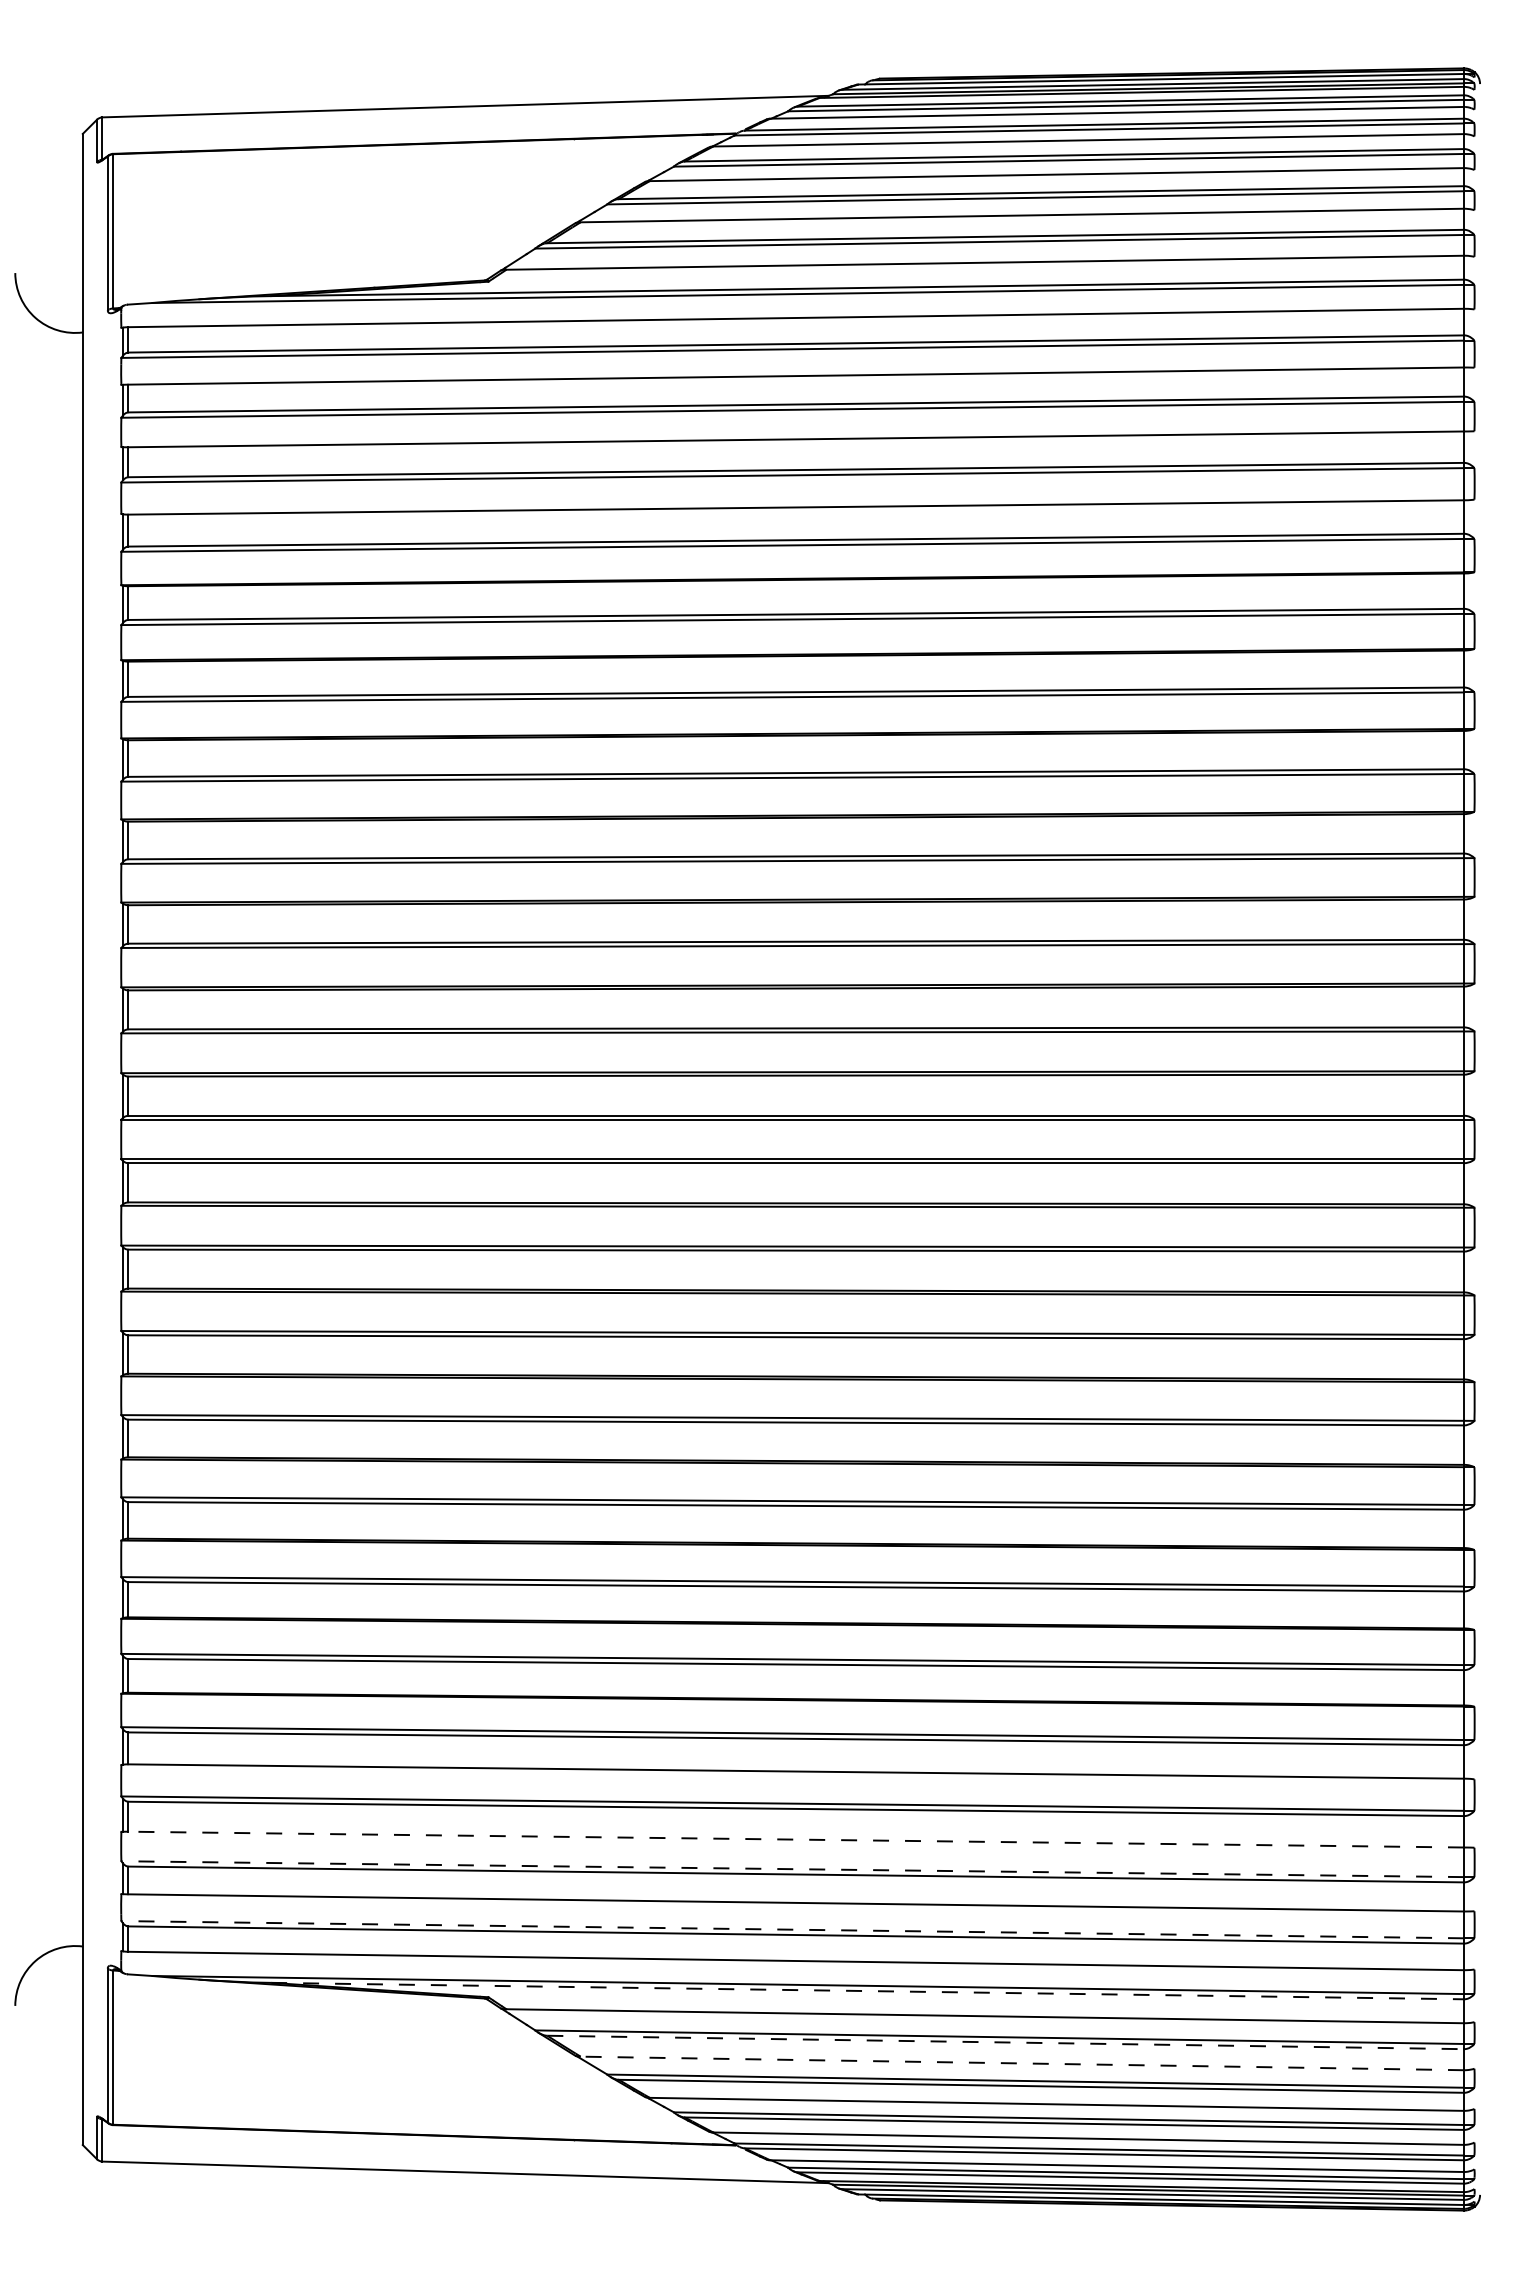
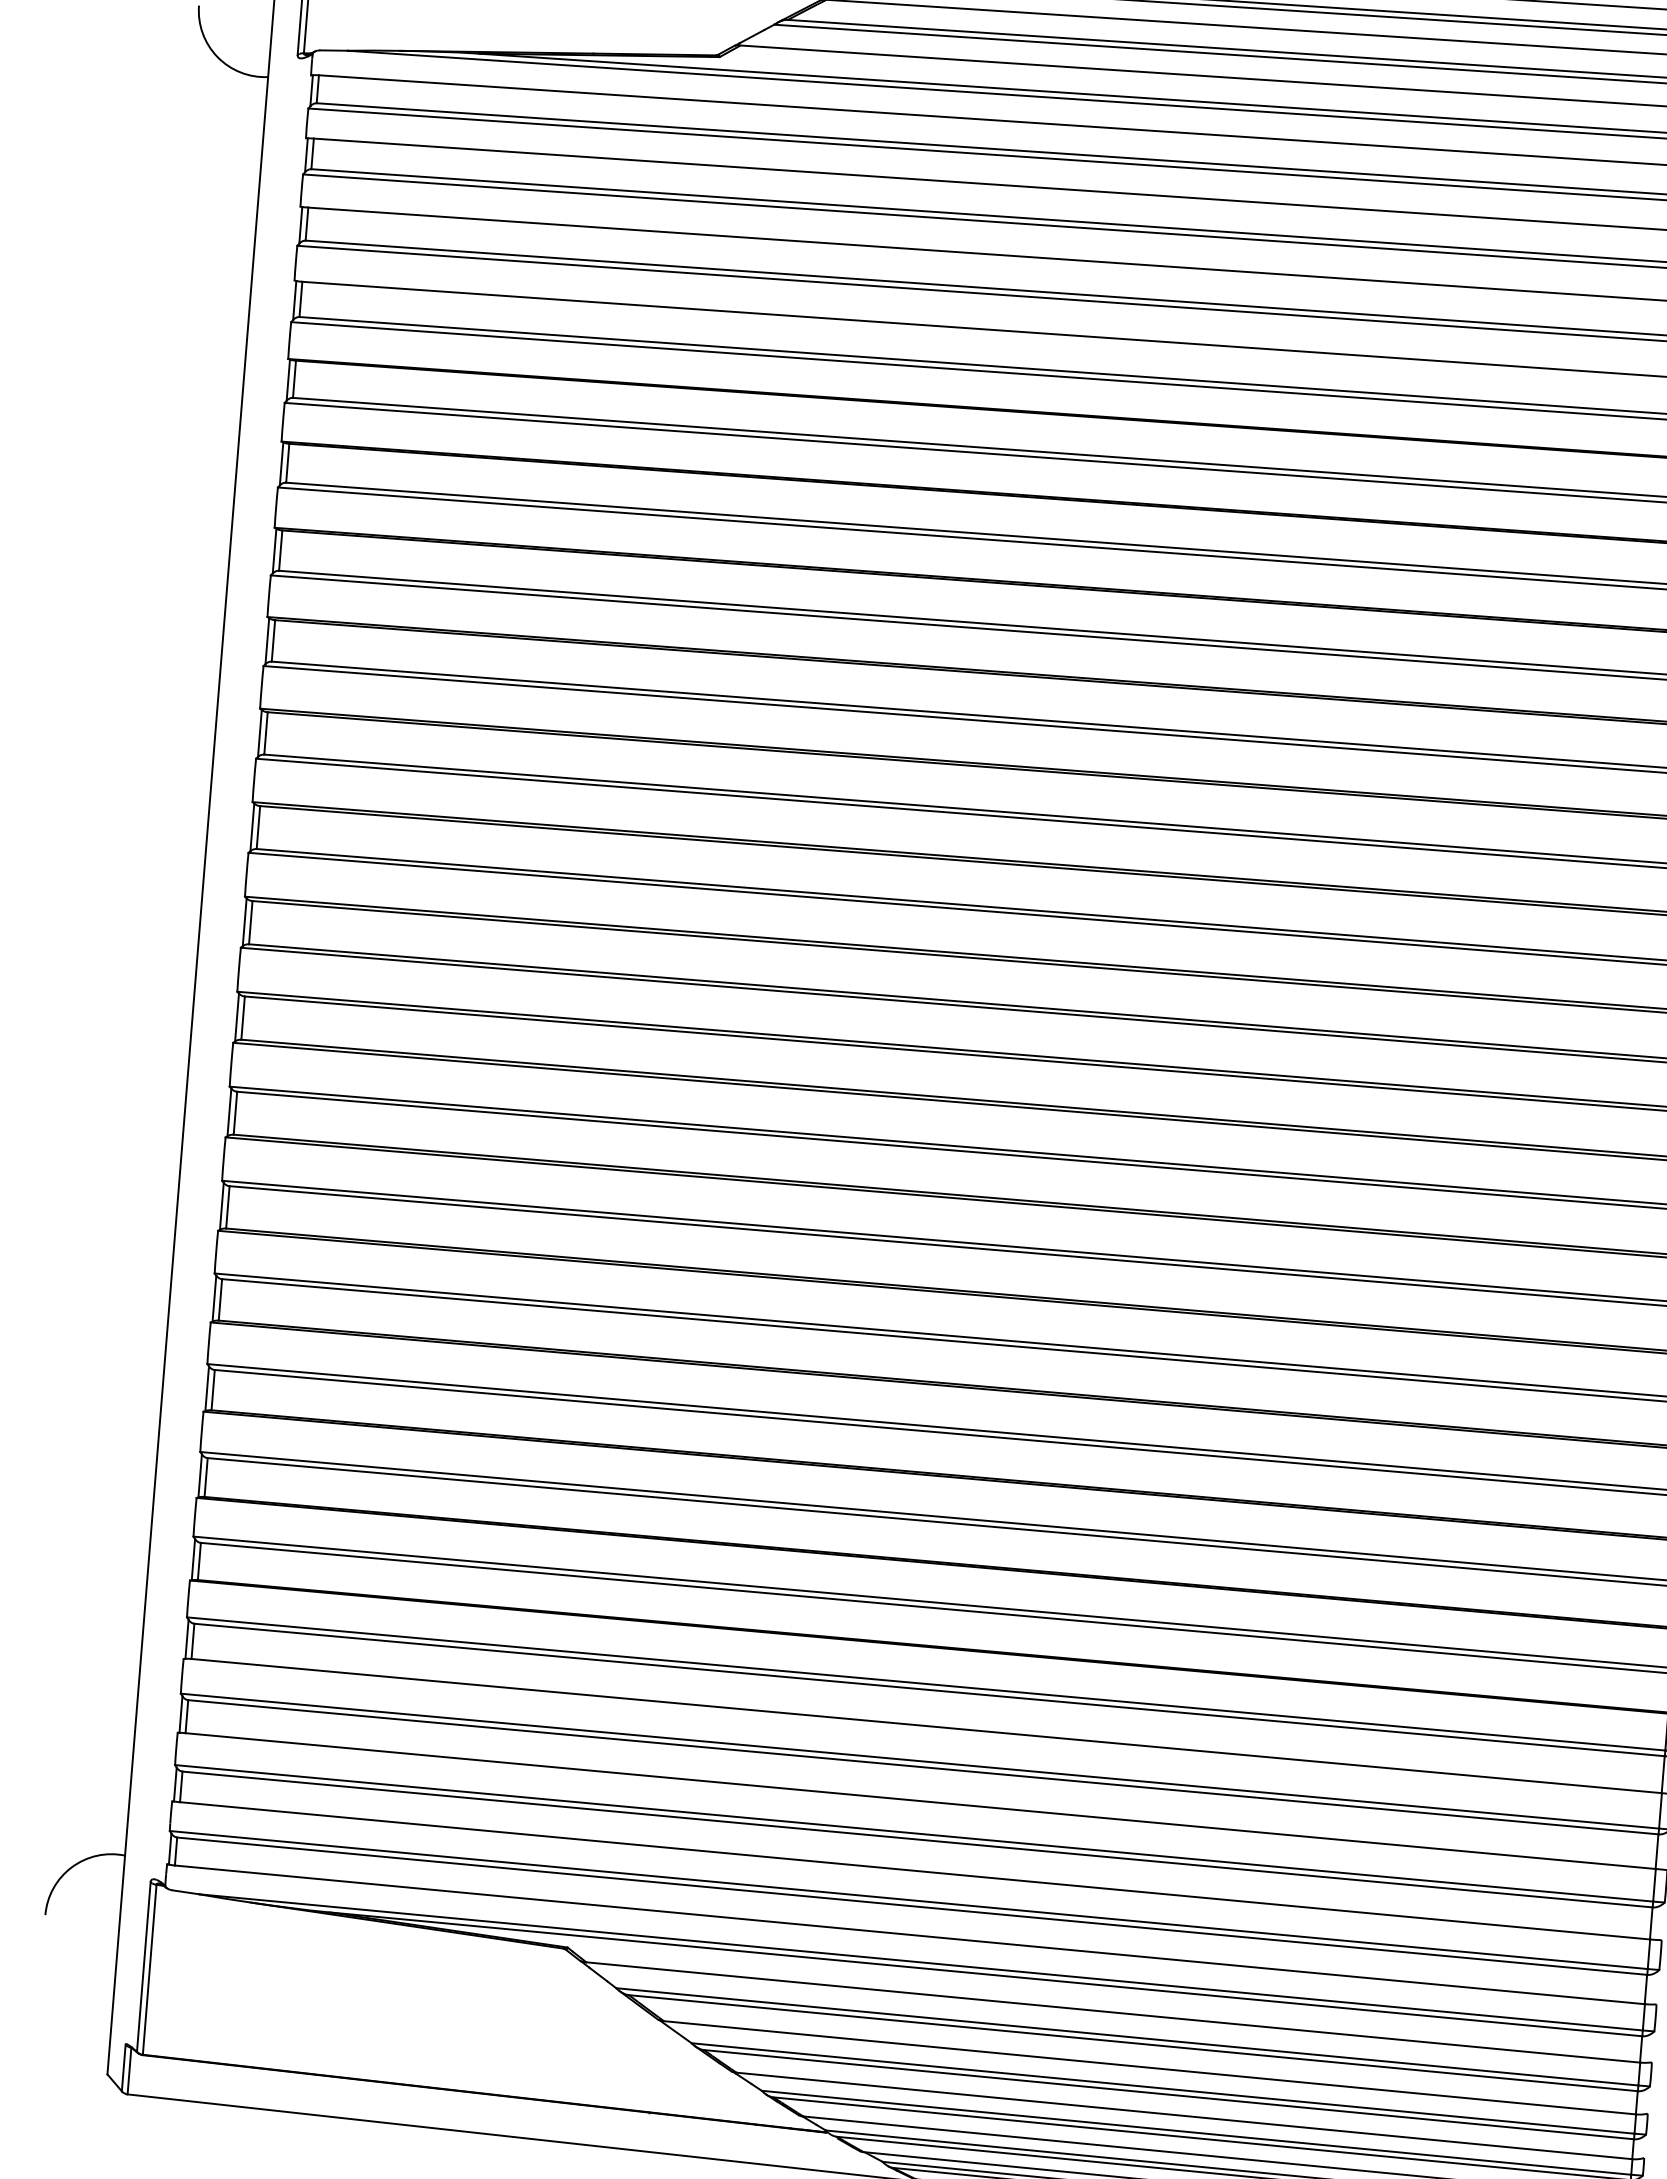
line: (796, 1839) -> (920, 1800), dashed -> solid
line: (792, 1869) -> (913, 1833), dashed -> solid
line: (792, 1929) -> (908, 1899), dashed -> solid
line: (868, 1991) -> (986, 1974), dashed -> solid
line: (1006, 2042) -> (1134, 2043), dashed -> solid
line: (1022, 2063) -> (1150, 2067), dashed -> solid

